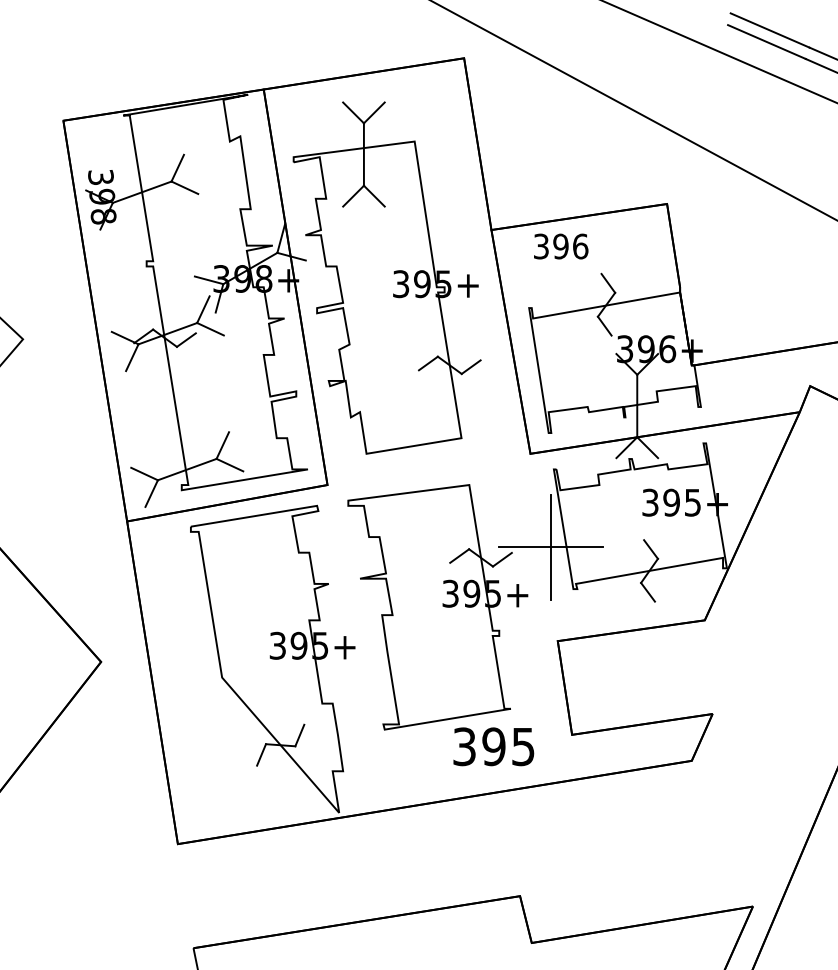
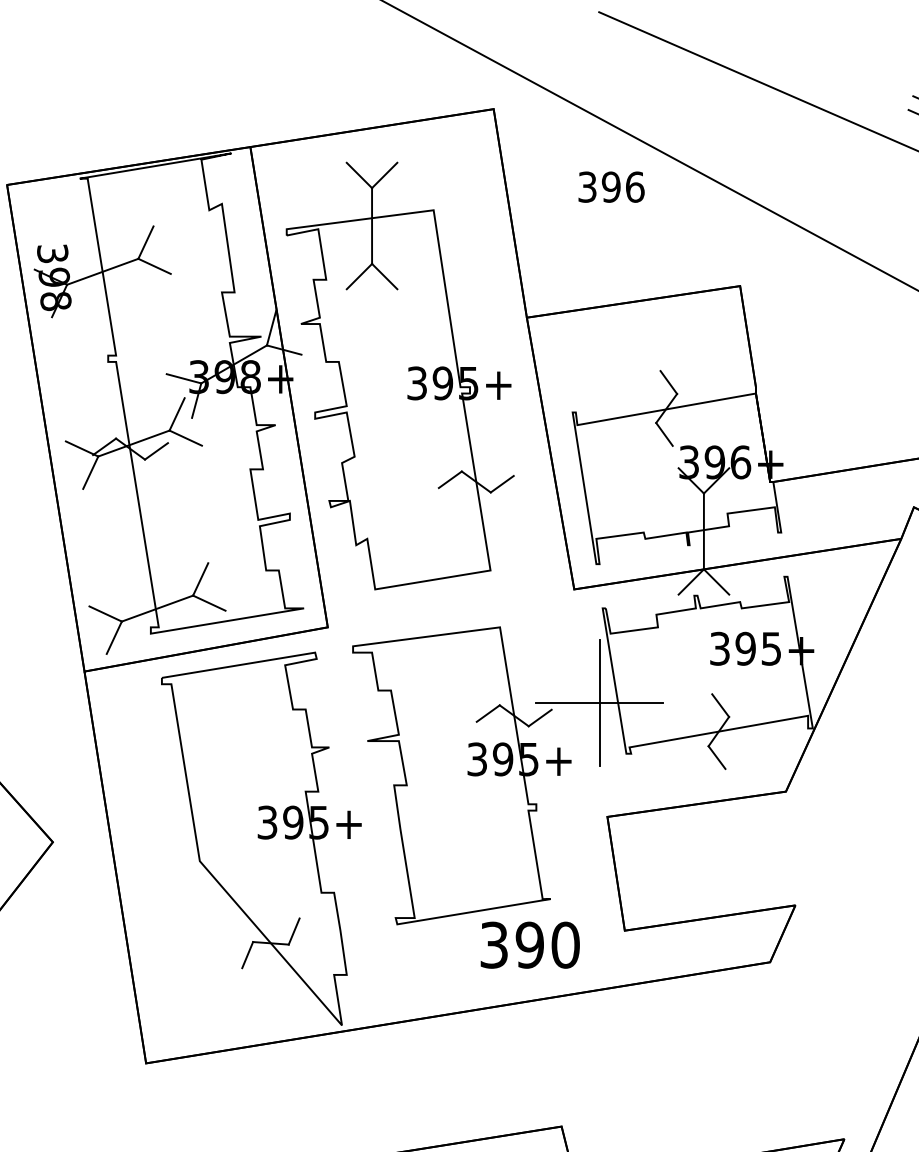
line: (769, 30) -> (864, 75), removed
line: (766, 41) -> (860, 88), removed
text: (561, 246) -> (611, 187), moved
text: (523, 746) -> (565, 944), 395 -> 390

